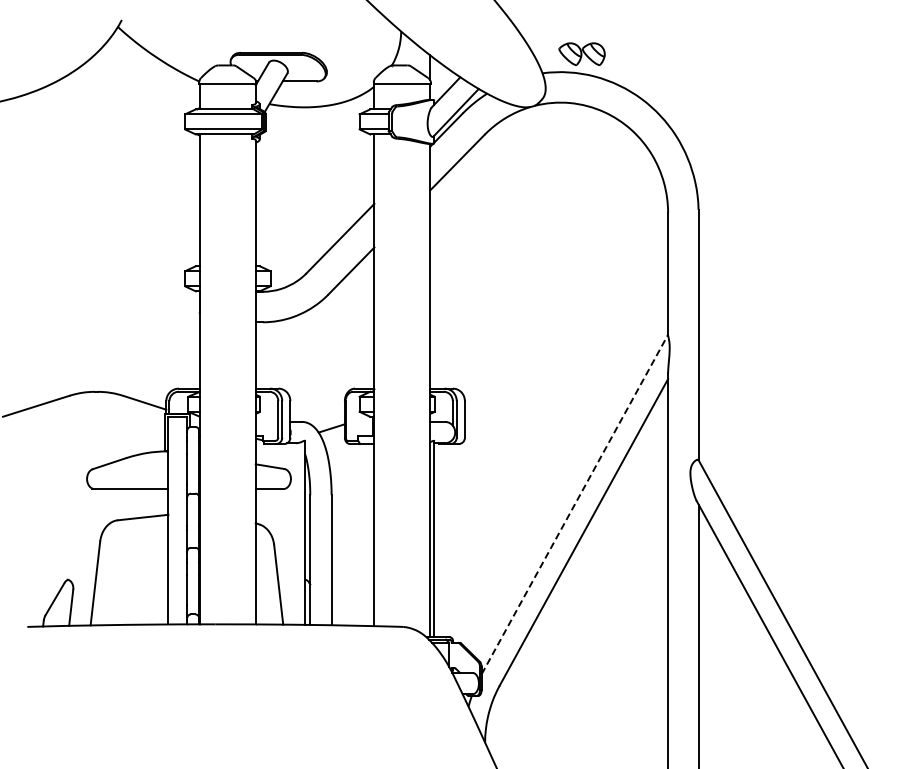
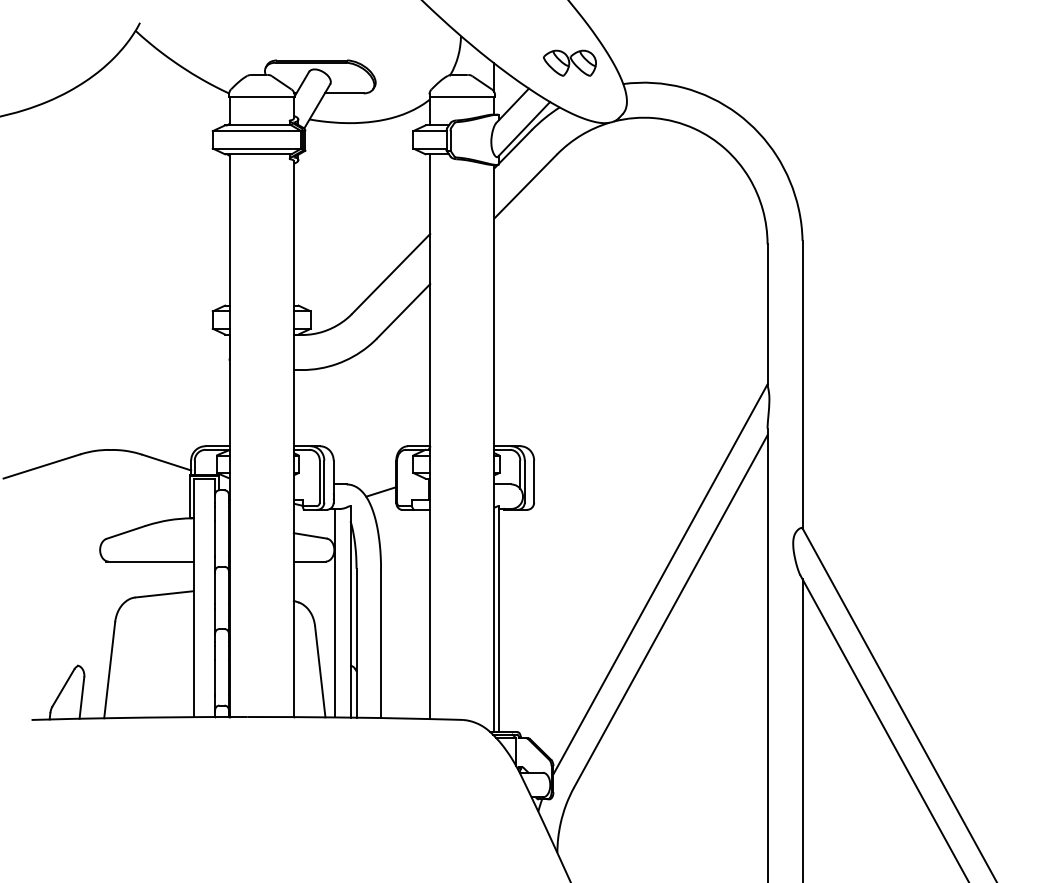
part: (581, 53) -> (569, 62), moved
line: (574, 504) -> (660, 579), dashed -> solid
line: (291, 533) -> (334, 612), added

